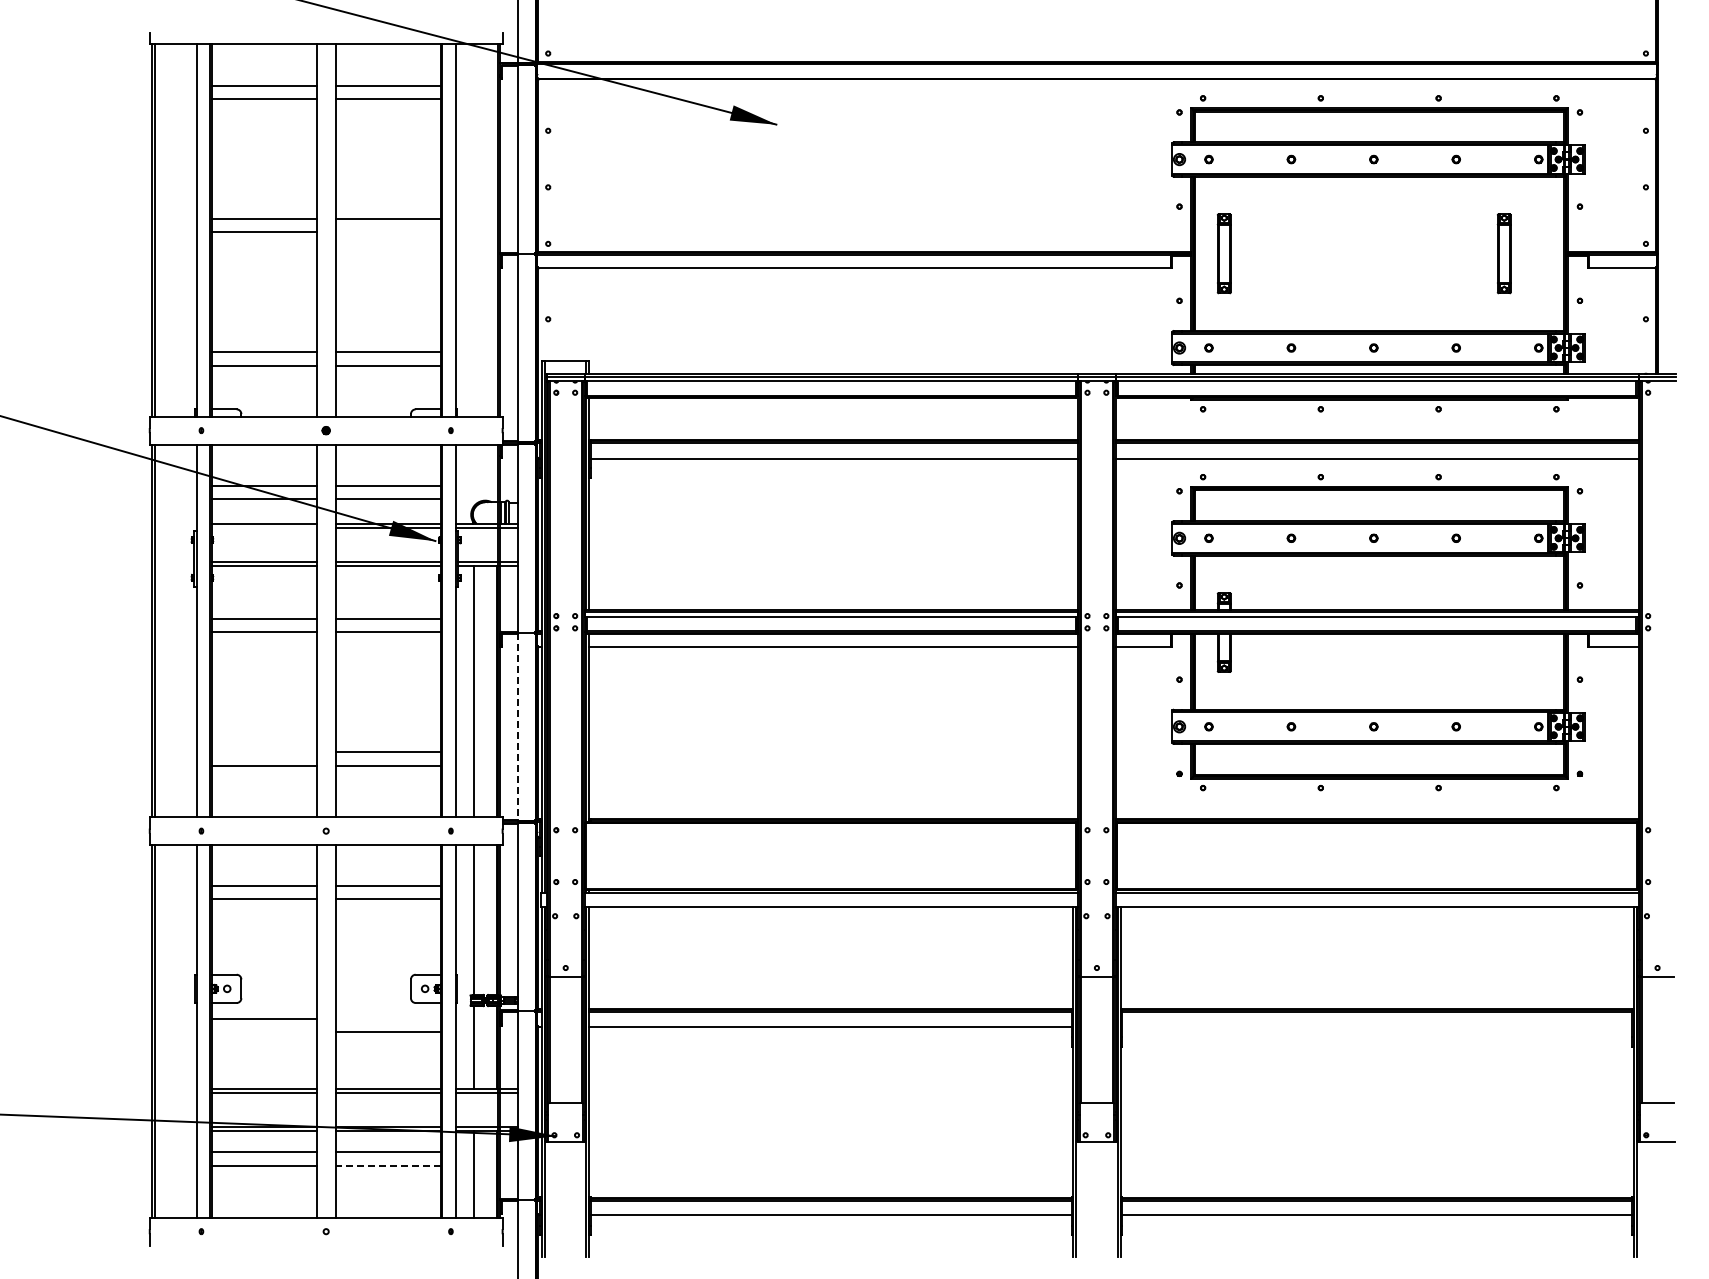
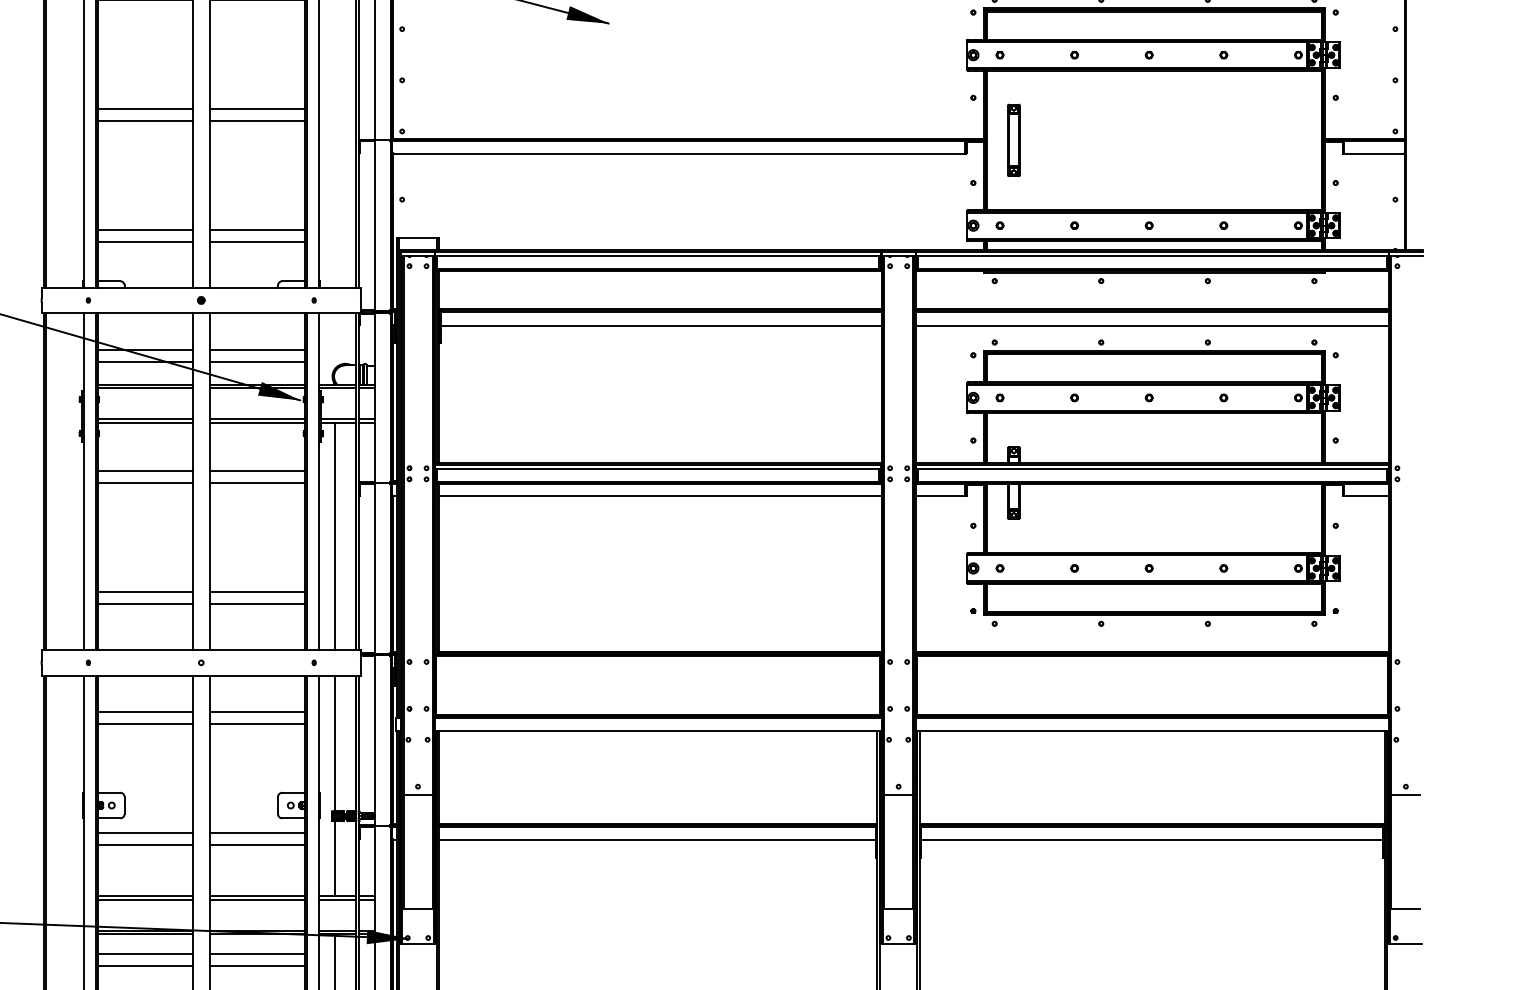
line: (387, 232) -> (256, 121), added
part: (1503, 253) -> (1266, 140), removed
line: (263, 527) -> (144, 388), added
line: (518, 727) -> (375, 569), dashed -> solid
line: (263, 752) -> (144, 591), added
line: (387, 1019) -> (256, 833), added
line: (1377, 1026) -> (1152, 839), added
line: (263, 1032) -> (144, 845), added
line: (388, 1165) -> (257, 965), dashed -> solid

